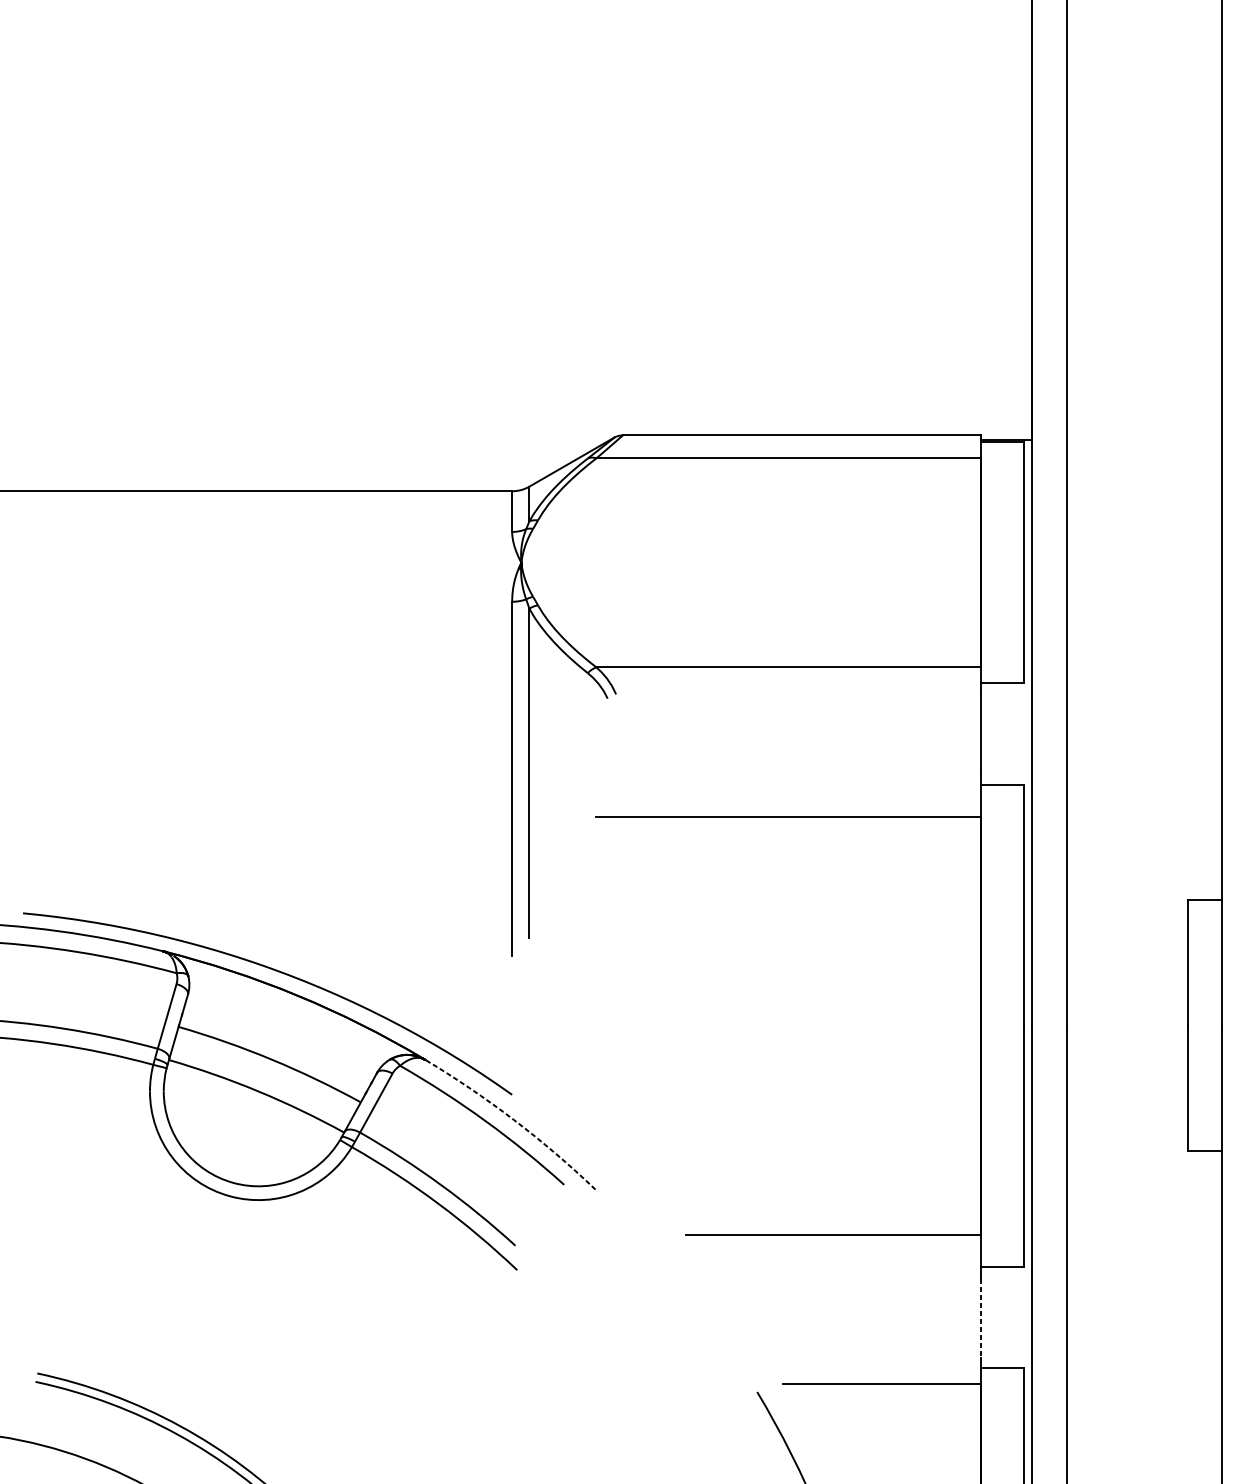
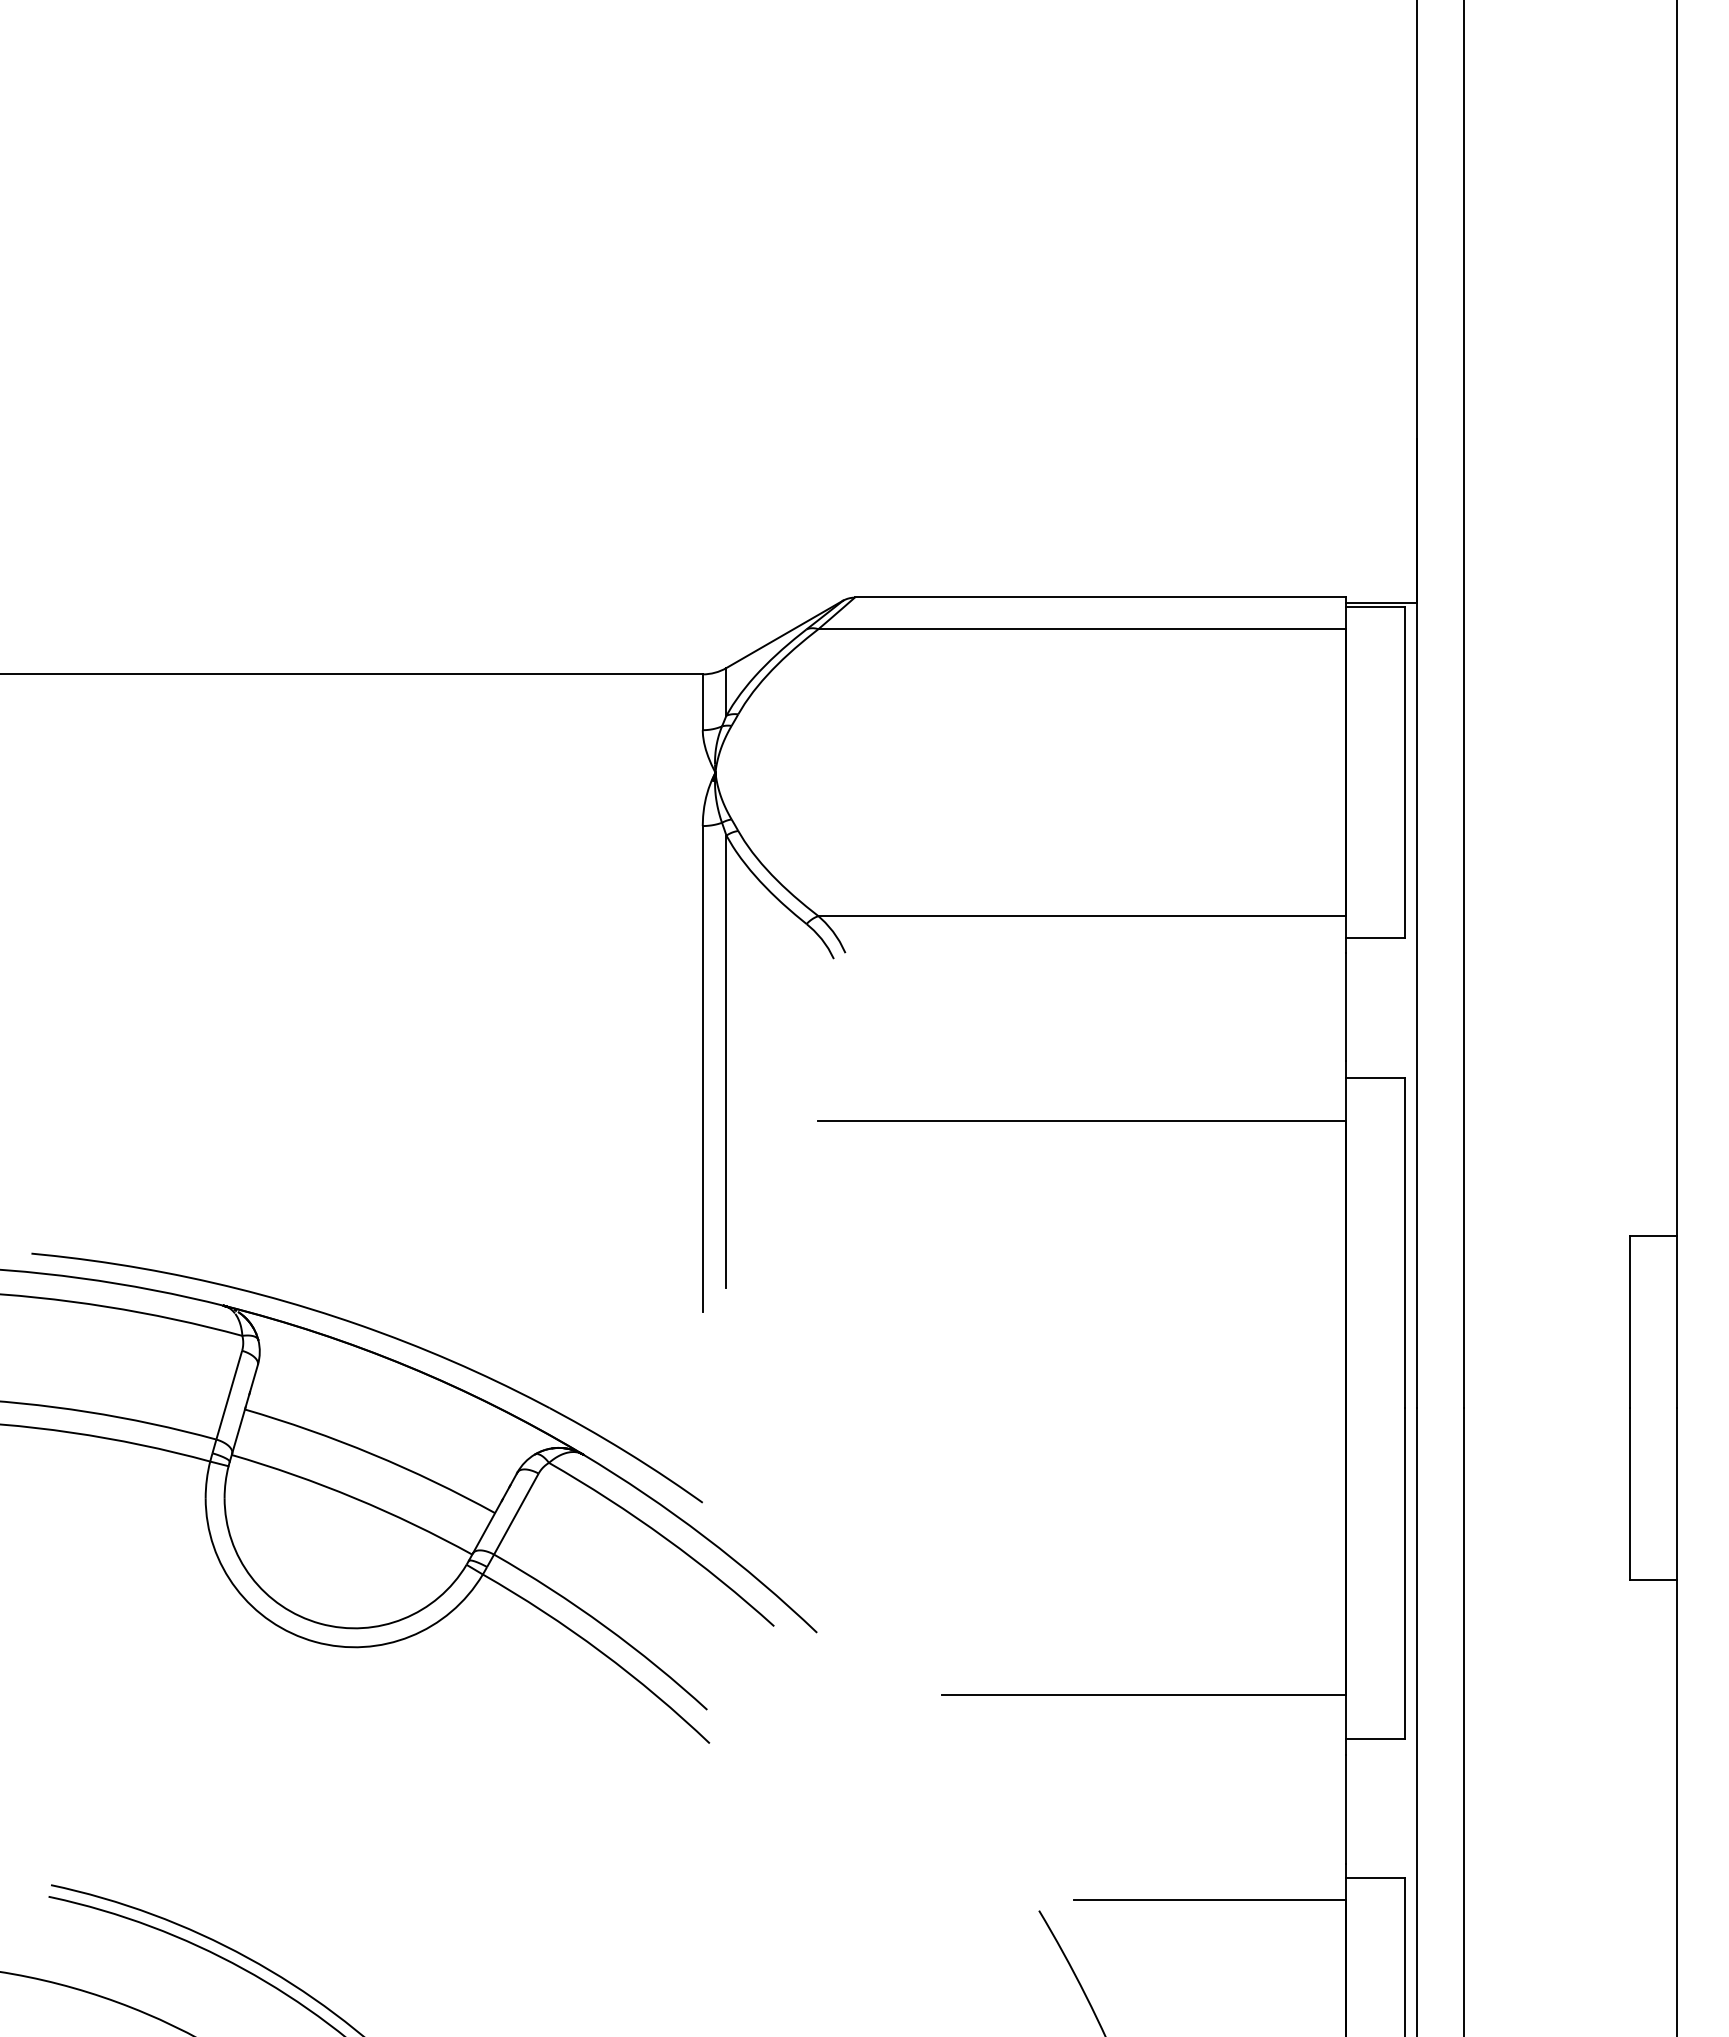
arc: (513, 1119) -> (704, 1536), dashed -> solid
line: (980, 1318) -> (1345, 1809), dashed -> solid

